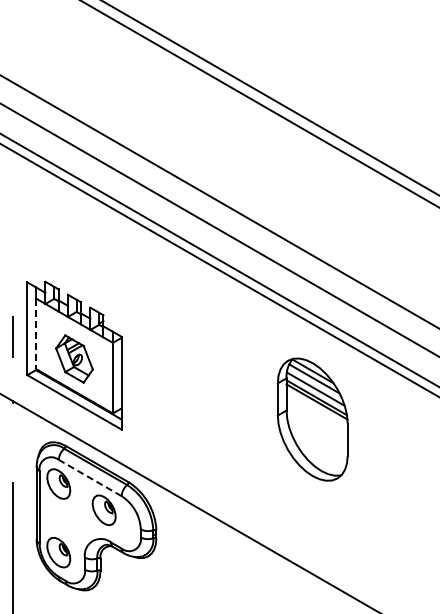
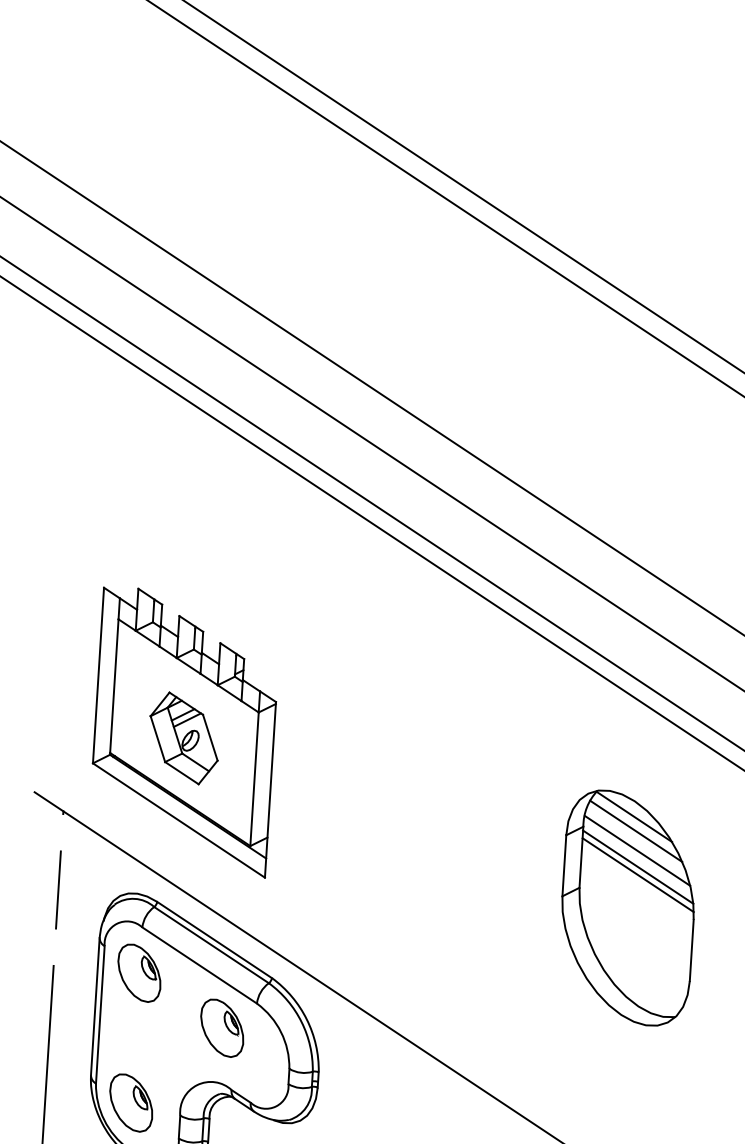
line: (36, 334) -> (115, 687), dashed -> solid
line: (12, 336) -> (56, 889), moved
part: (312, 419) -> (627, 907), moved
line: (89, 477) -> (198, 964), dashed -> solid

